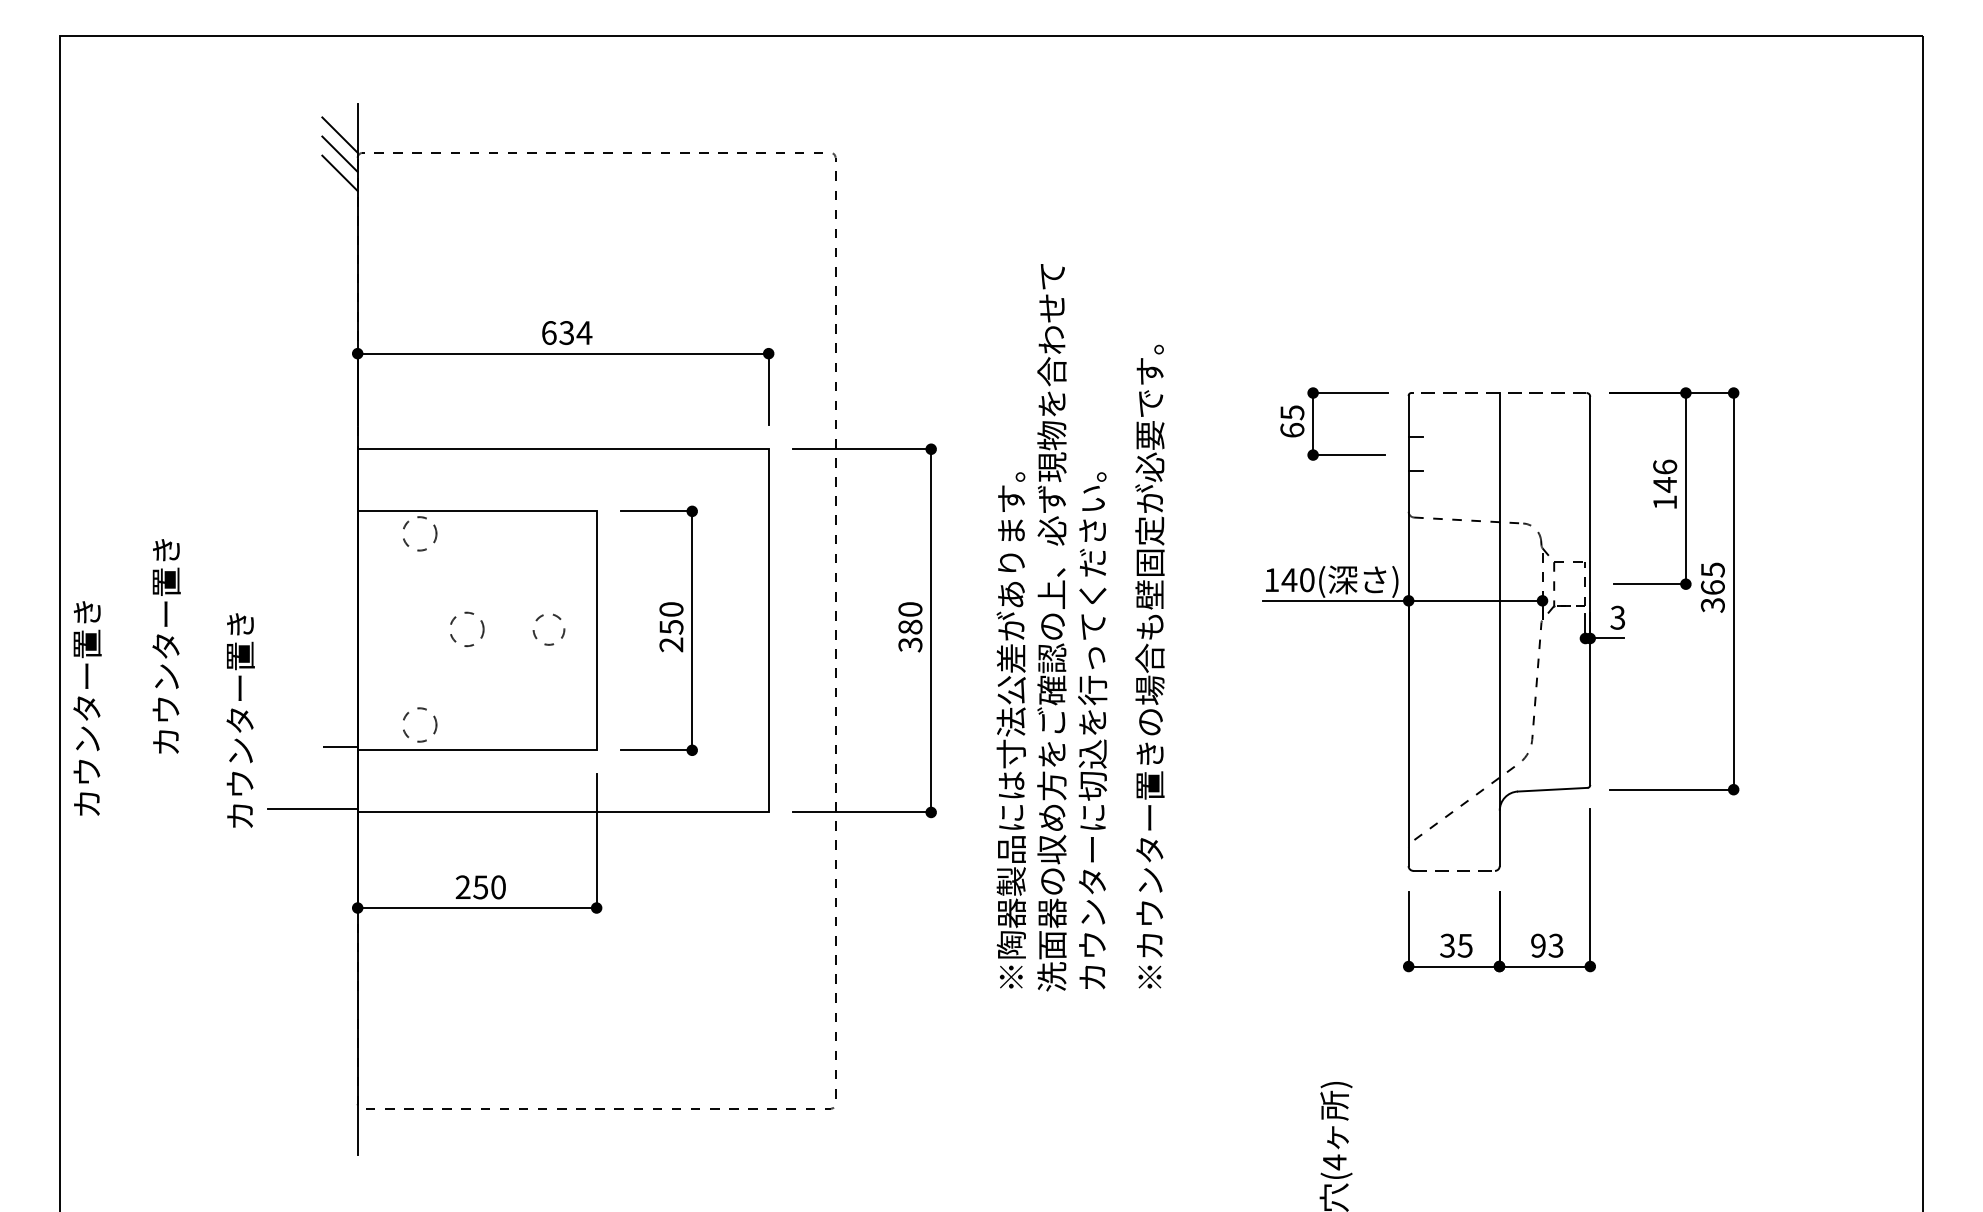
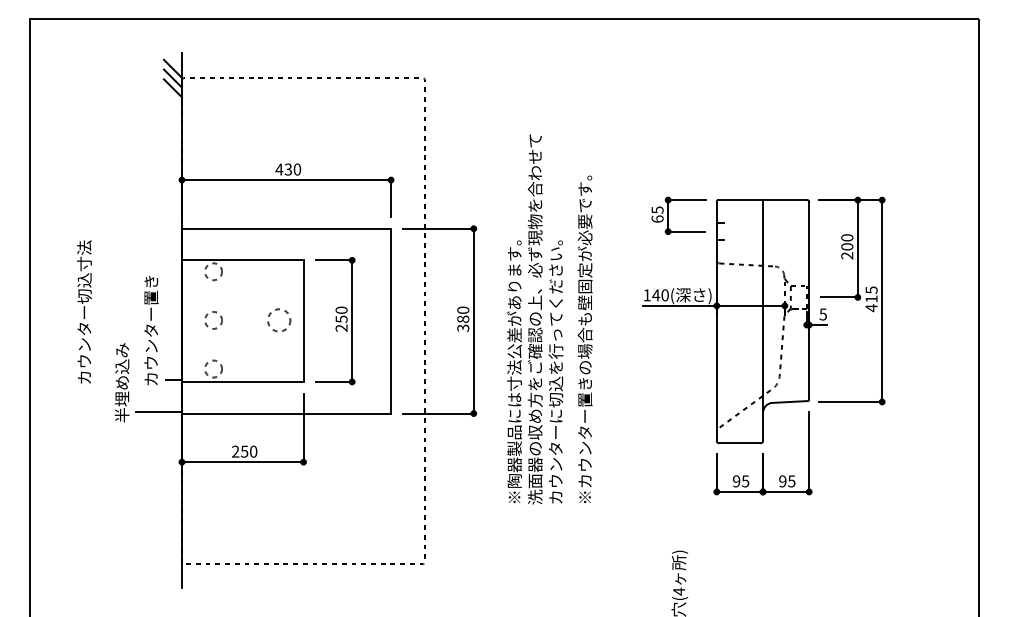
text: (567, 332) -> (288, 169), 634 -> 430
line: (1498, 393) -> (762, 200), dashed -> solid
text: (1665, 484) -> (847, 246), 146 -> 200
text: (166, 533) -> (84, 271), カウンター置き -> カウンター切込寸法
text: (1712, 596) -> (871, 303), 365 -> 415
text: (1618, 615) -> (823, 313), 3 -> 5
circle: (466, 629) -> (213, 320), moved
circle: (549, 629) -> (279, 320), size x1.43
text: (87, 708) -> (151, 330), moved
text: (238, 721) -> (121, 367), カウンター置き -> 半埋め込み
line: (1453, 871) -> (739, 443), dashed -> solid
text: (1555, 943) -> (791, 480), 93 -> 95
text: (1447, 945) -> (736, 481), 35 -> 95

